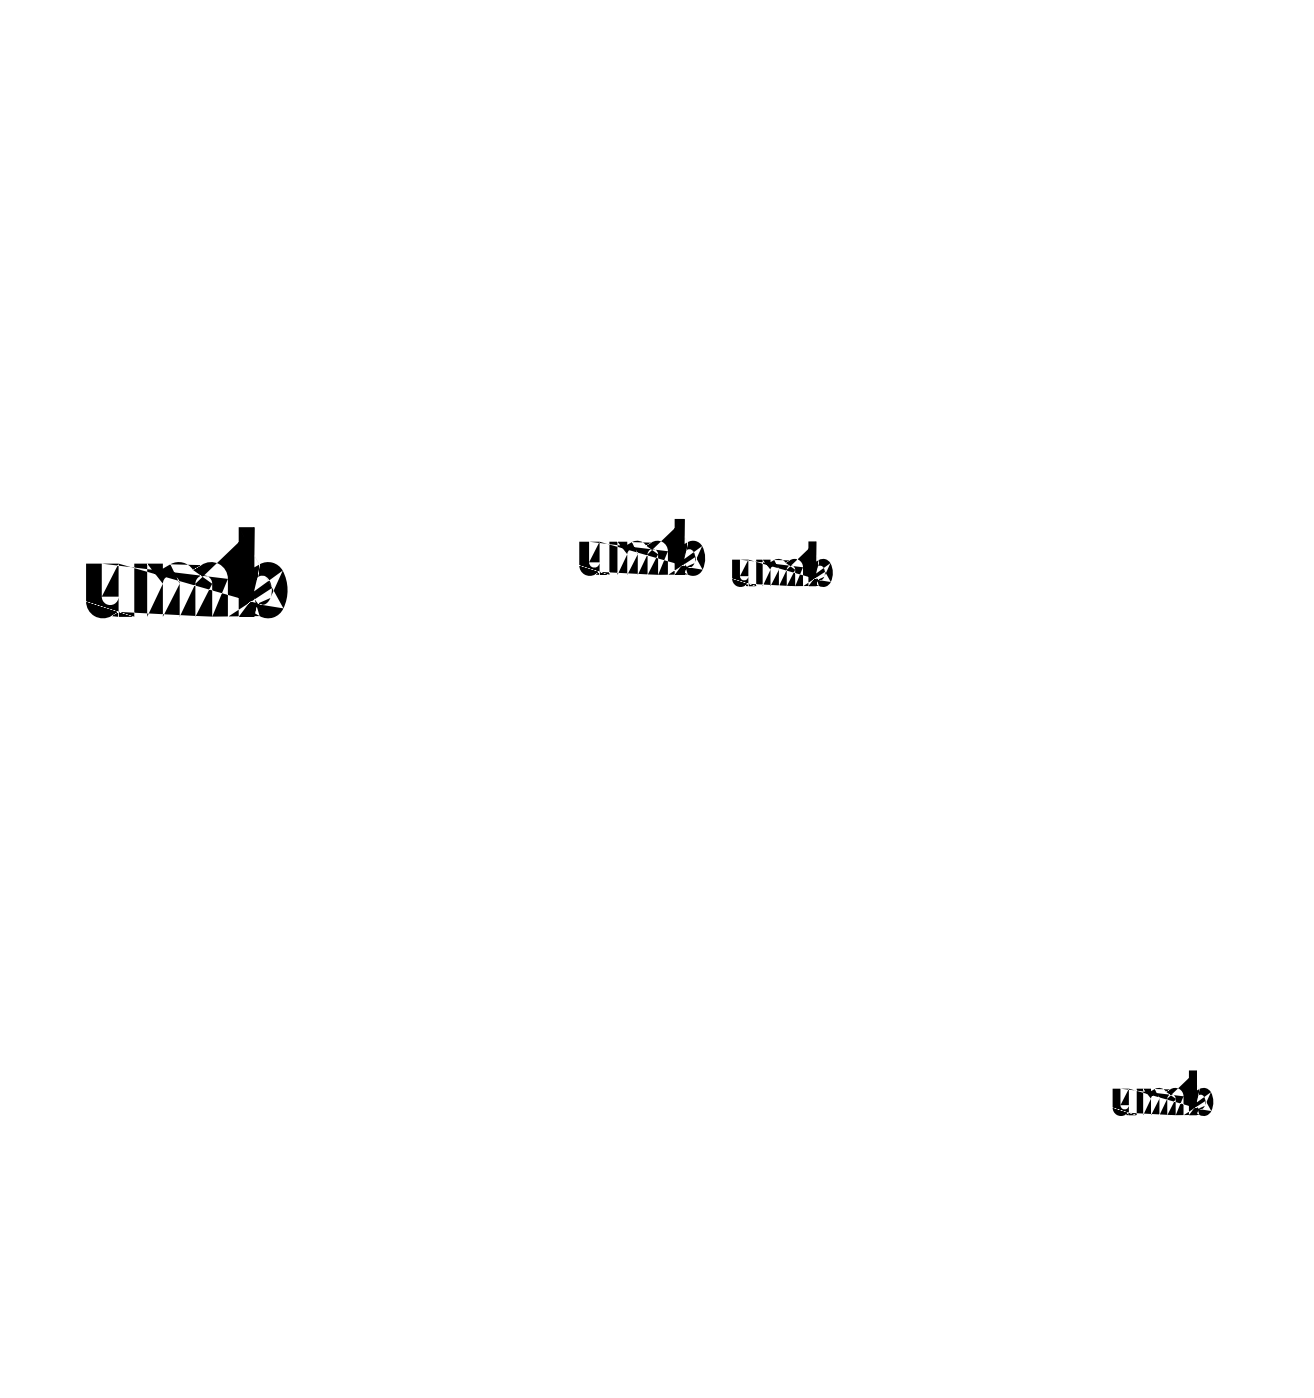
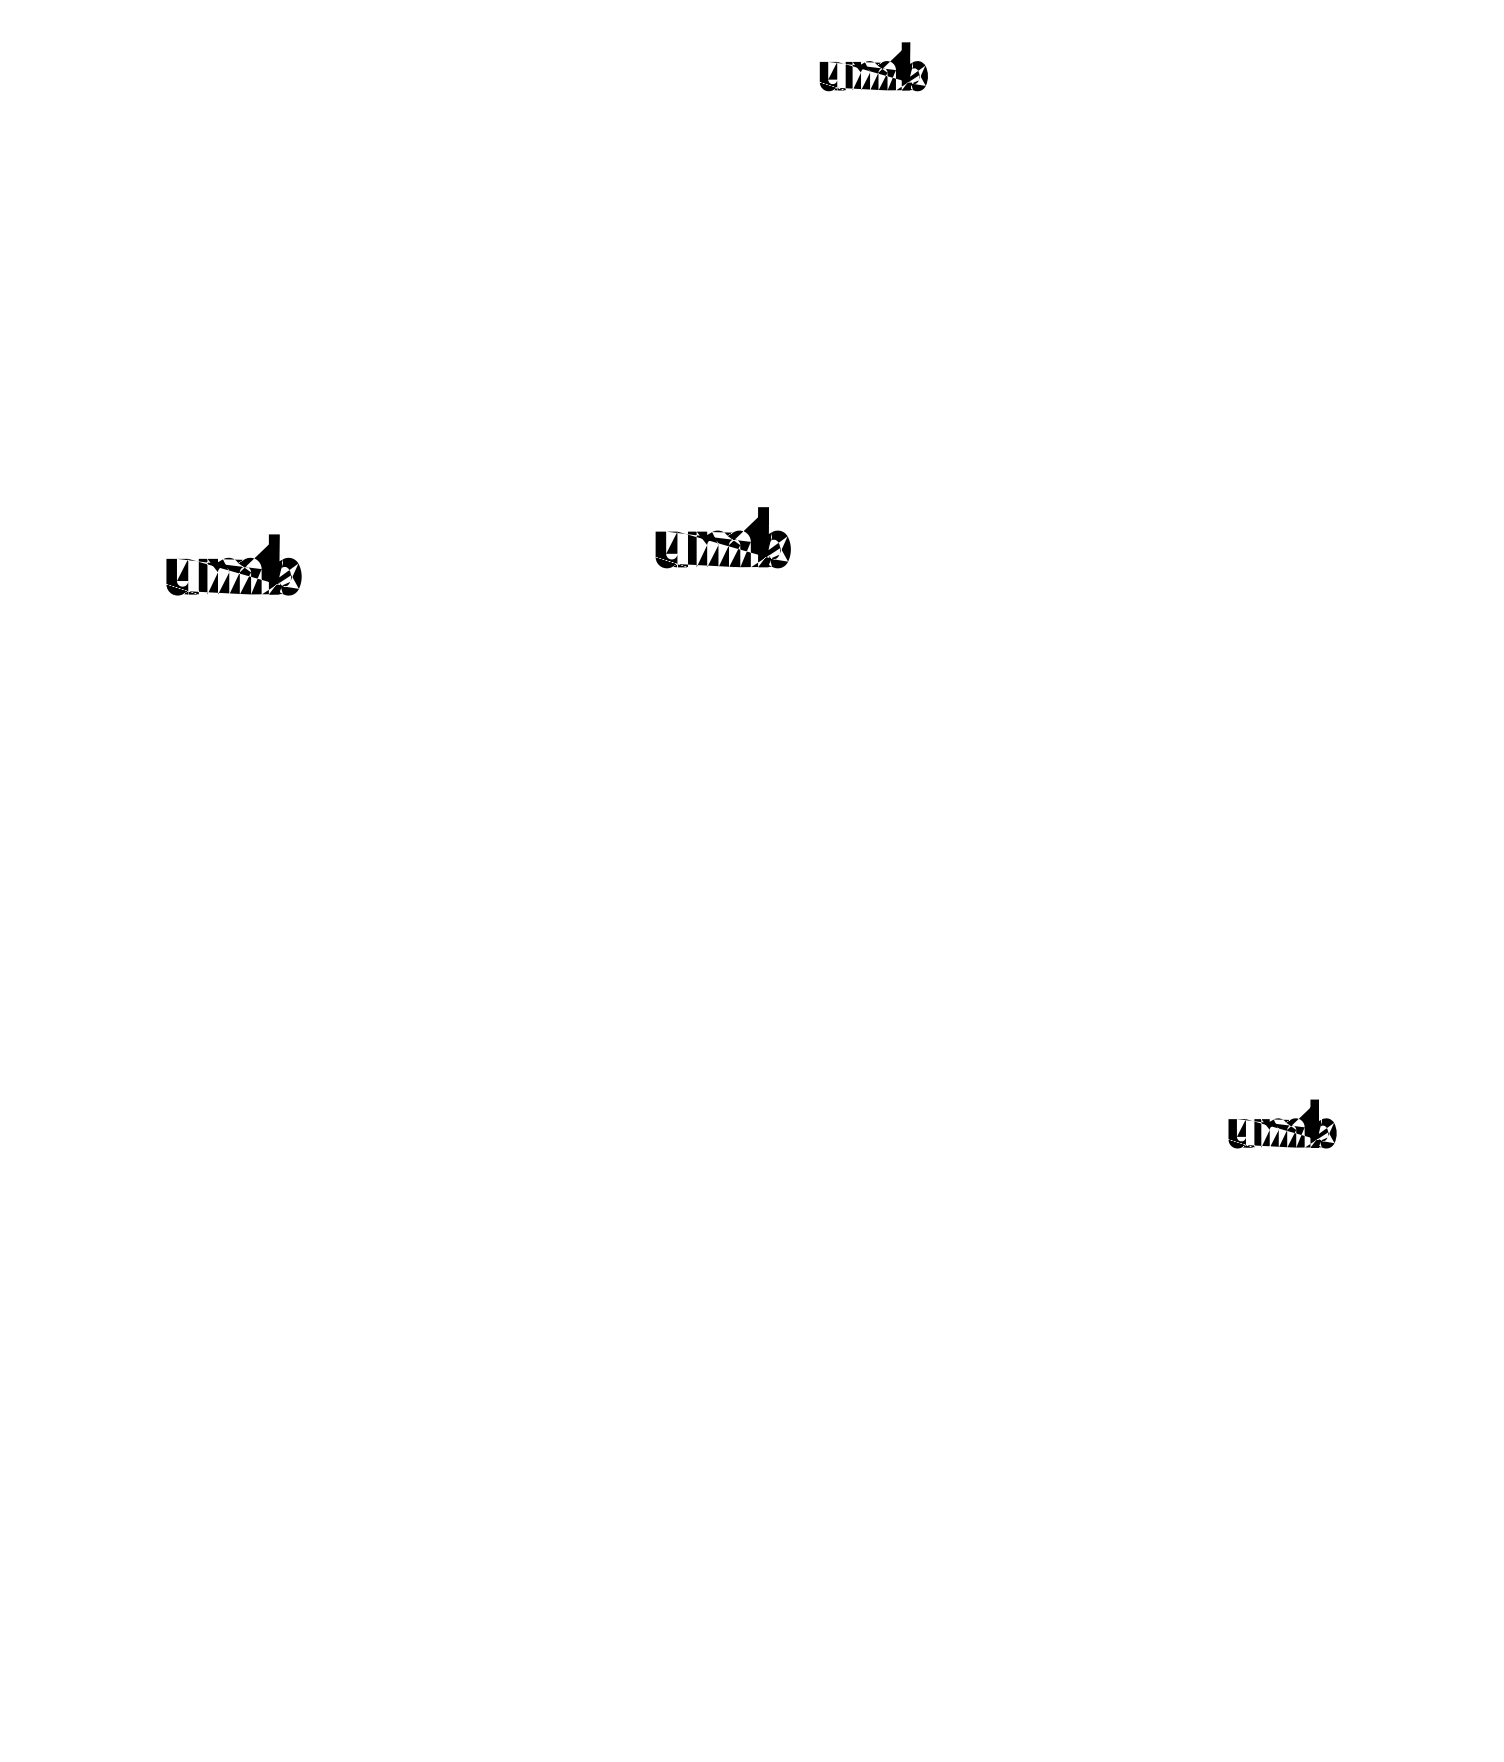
part: (782, 563) -> (873, 66), moved
part: (186, 572) -> (233, 564), size x0.62

